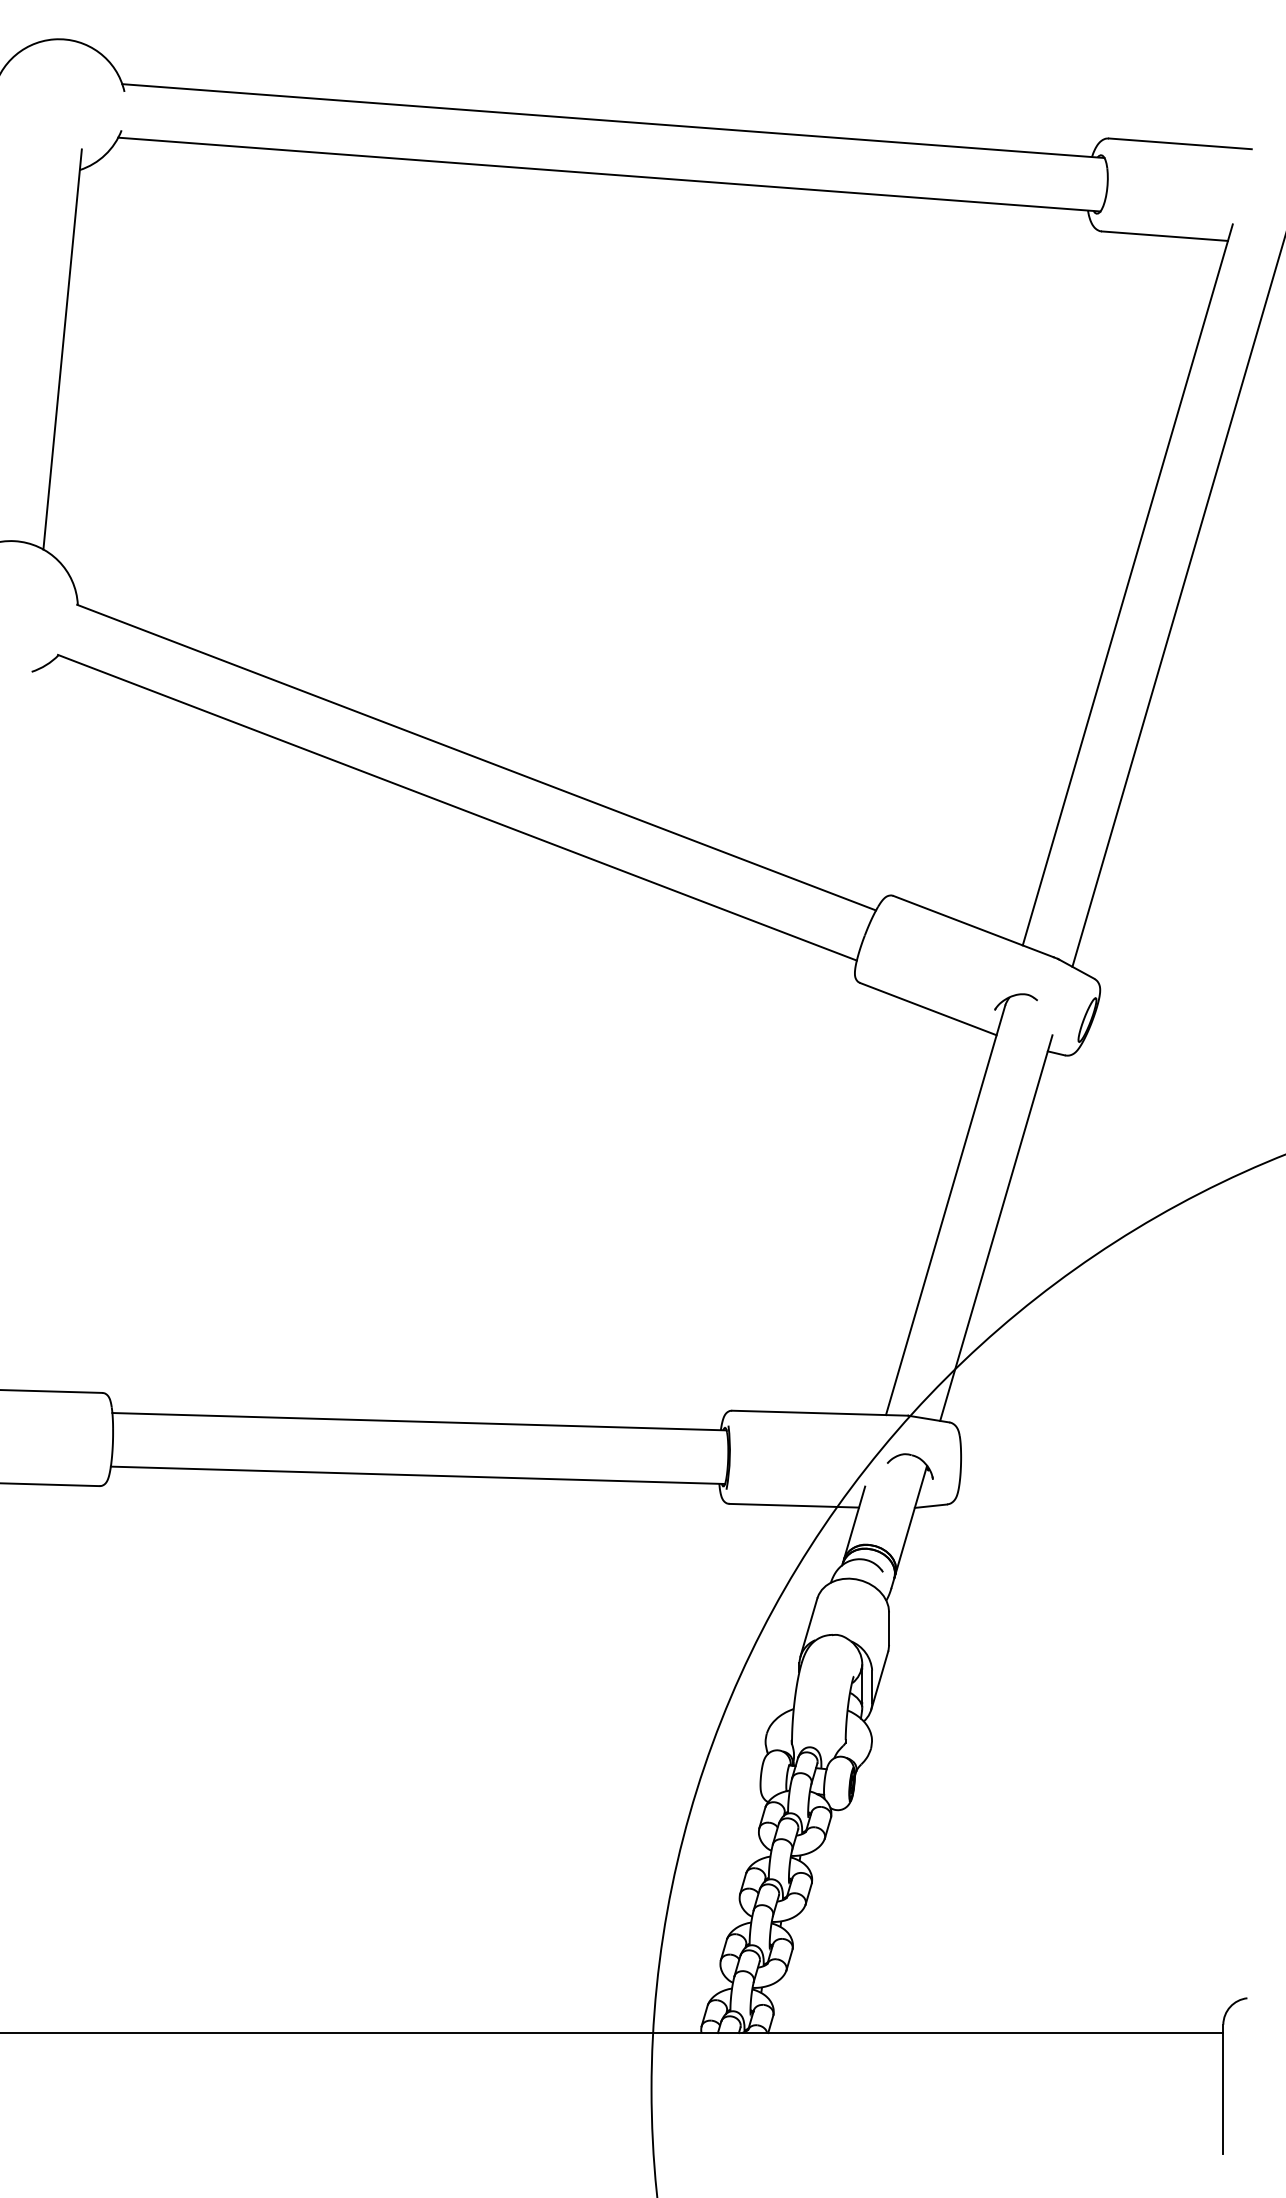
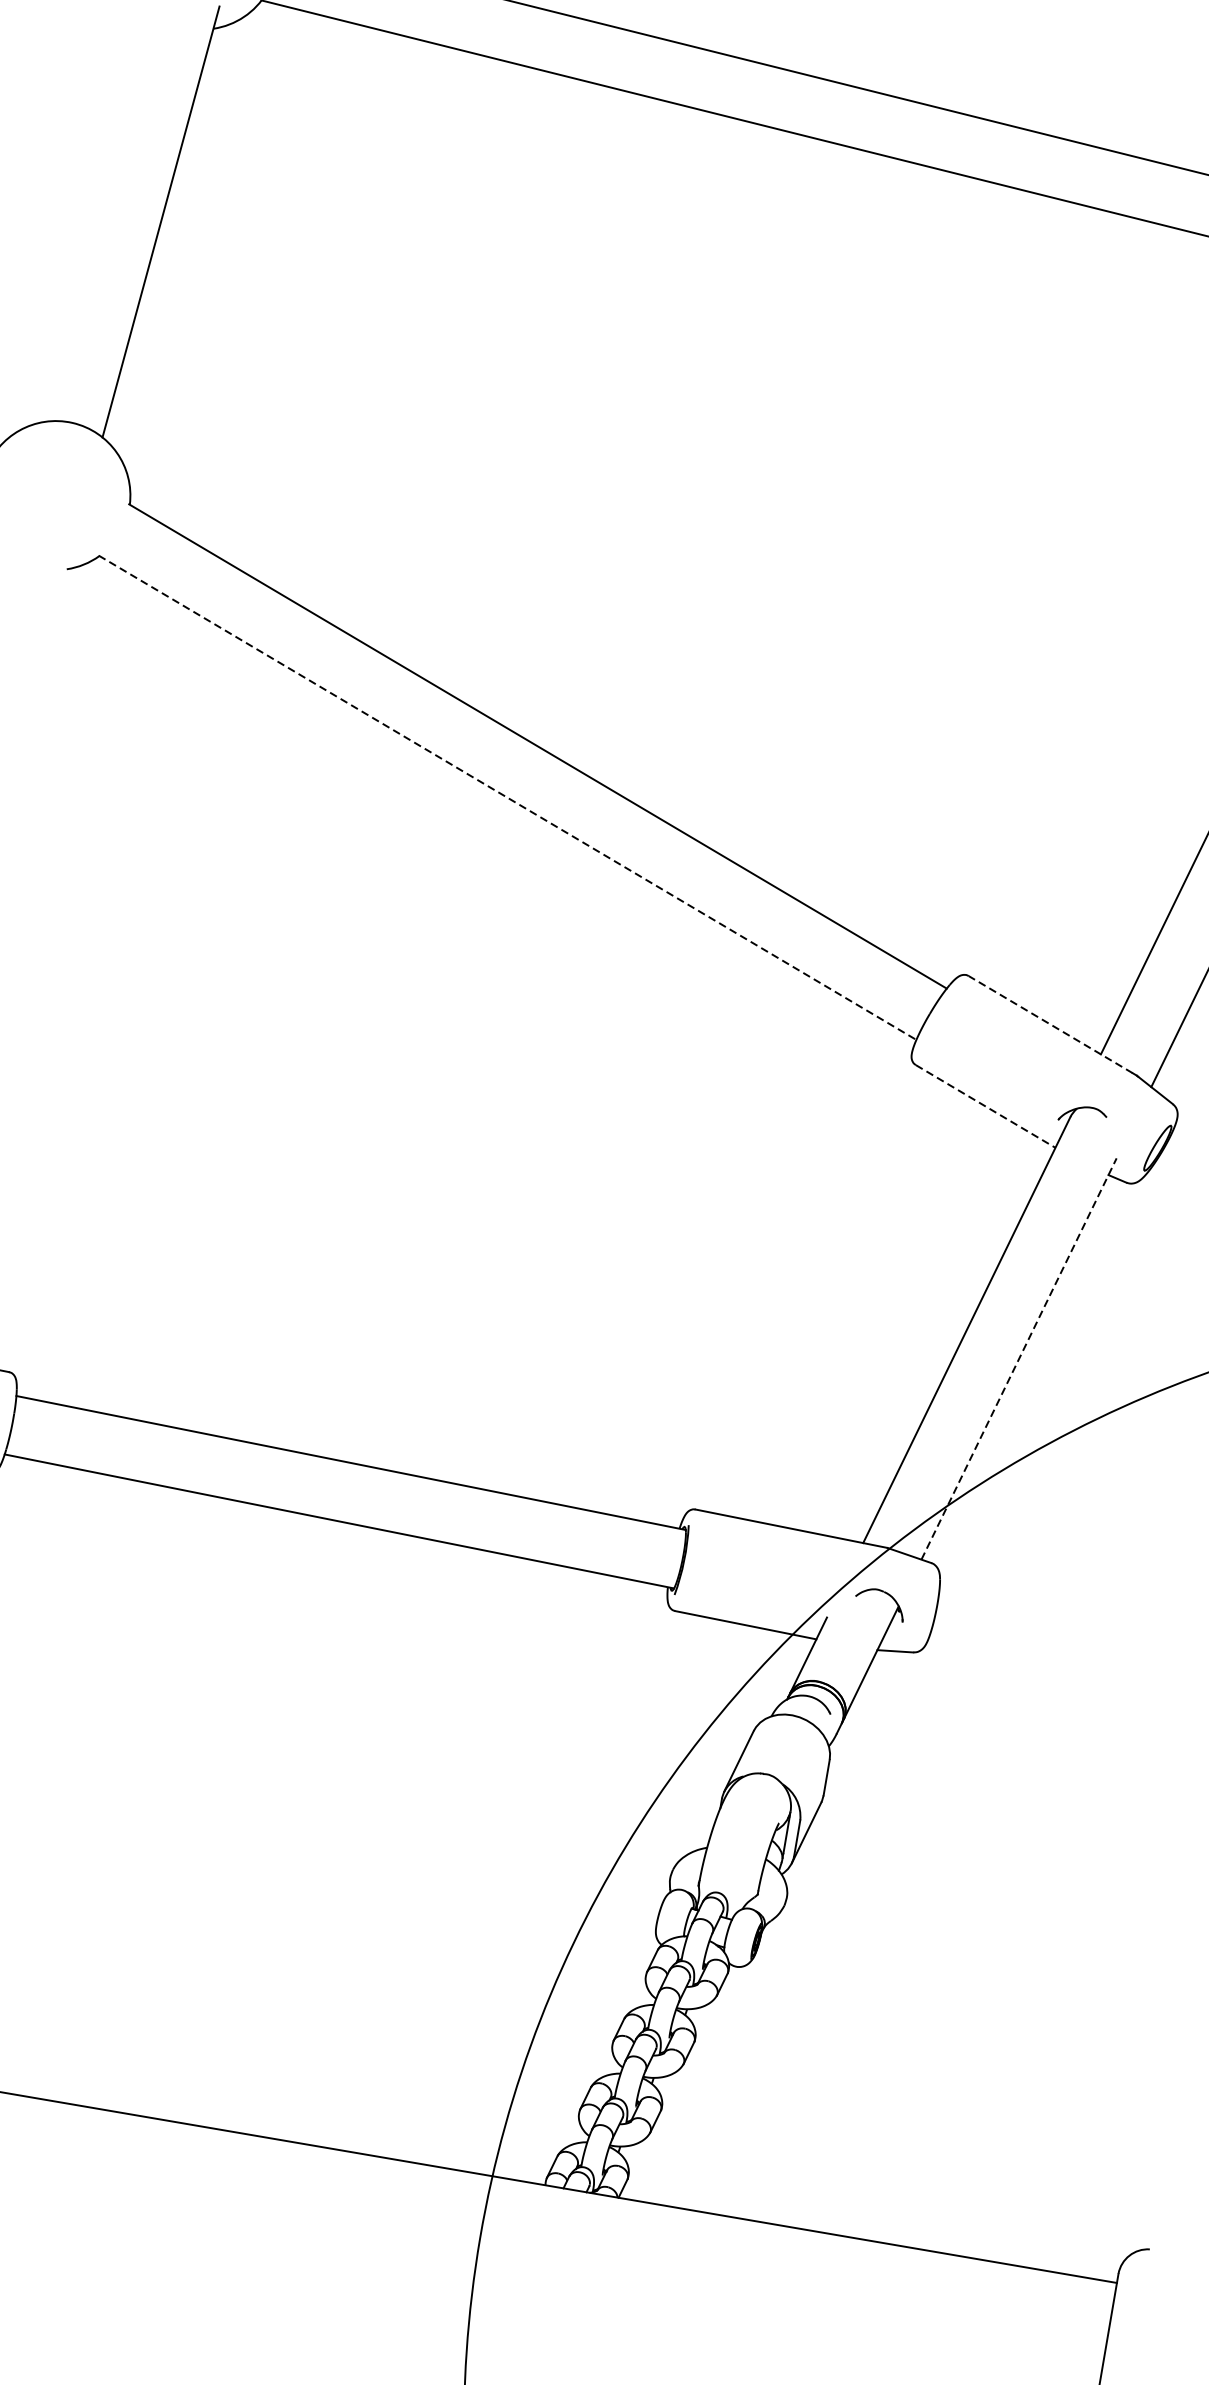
line: (457, 807) -> (507, 797), solid -> dashed
line: (973, 926) -> (1050, 1024), solid -> dashed
line: (928, 1009) -> (985, 1106), solid -> dashed
line: (996, 1228) -> (1019, 1359), solid -> dashed

